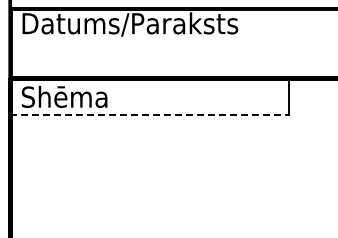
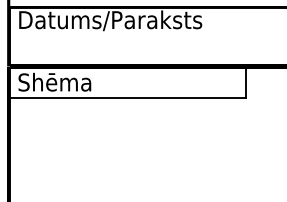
line: (149, 115) -> (126, 98), dashed -> solid

